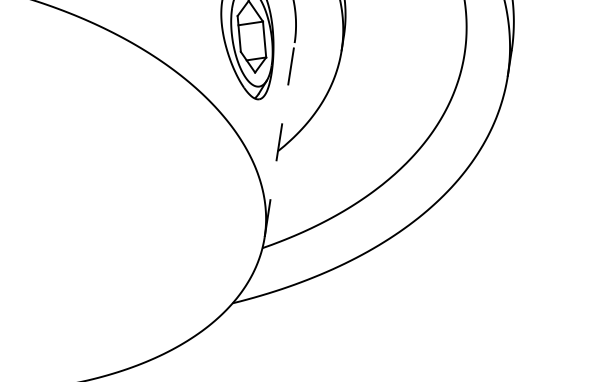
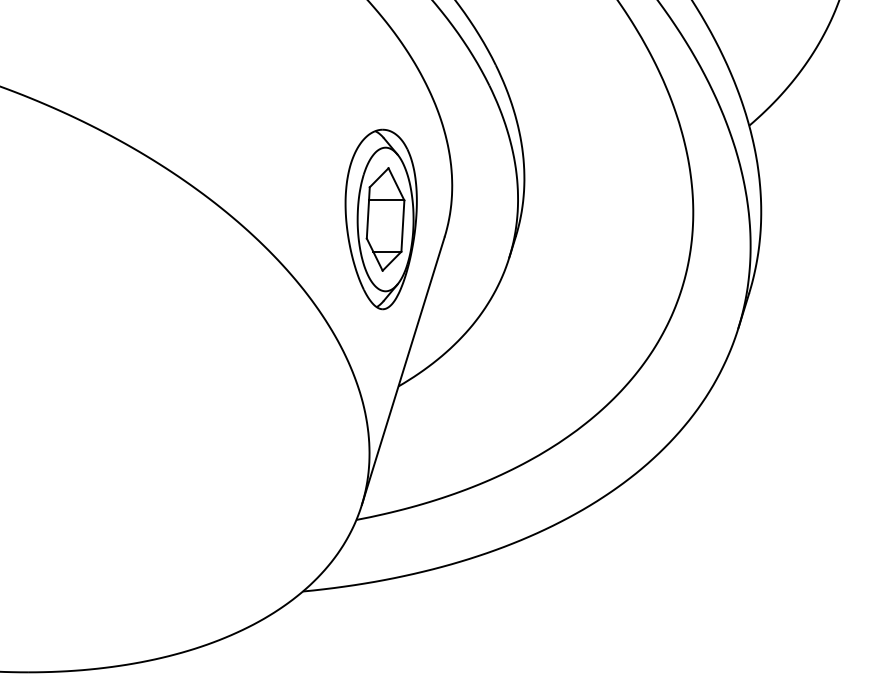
line: (279, 140) -> (403, 371), dashed -> solid

